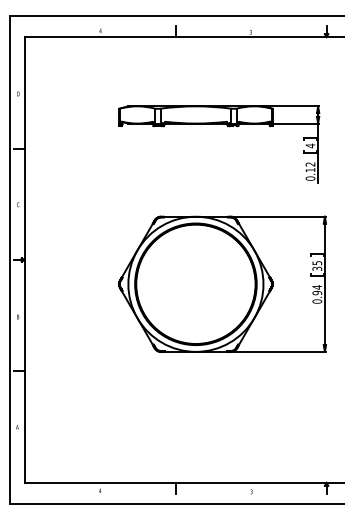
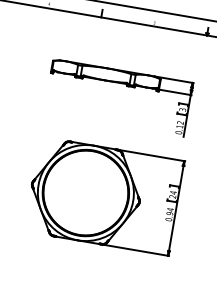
text: (310, 145) -> (182, 109), 4 -> 3
text: (317, 265) -> (173, 194), 35 -> 24

